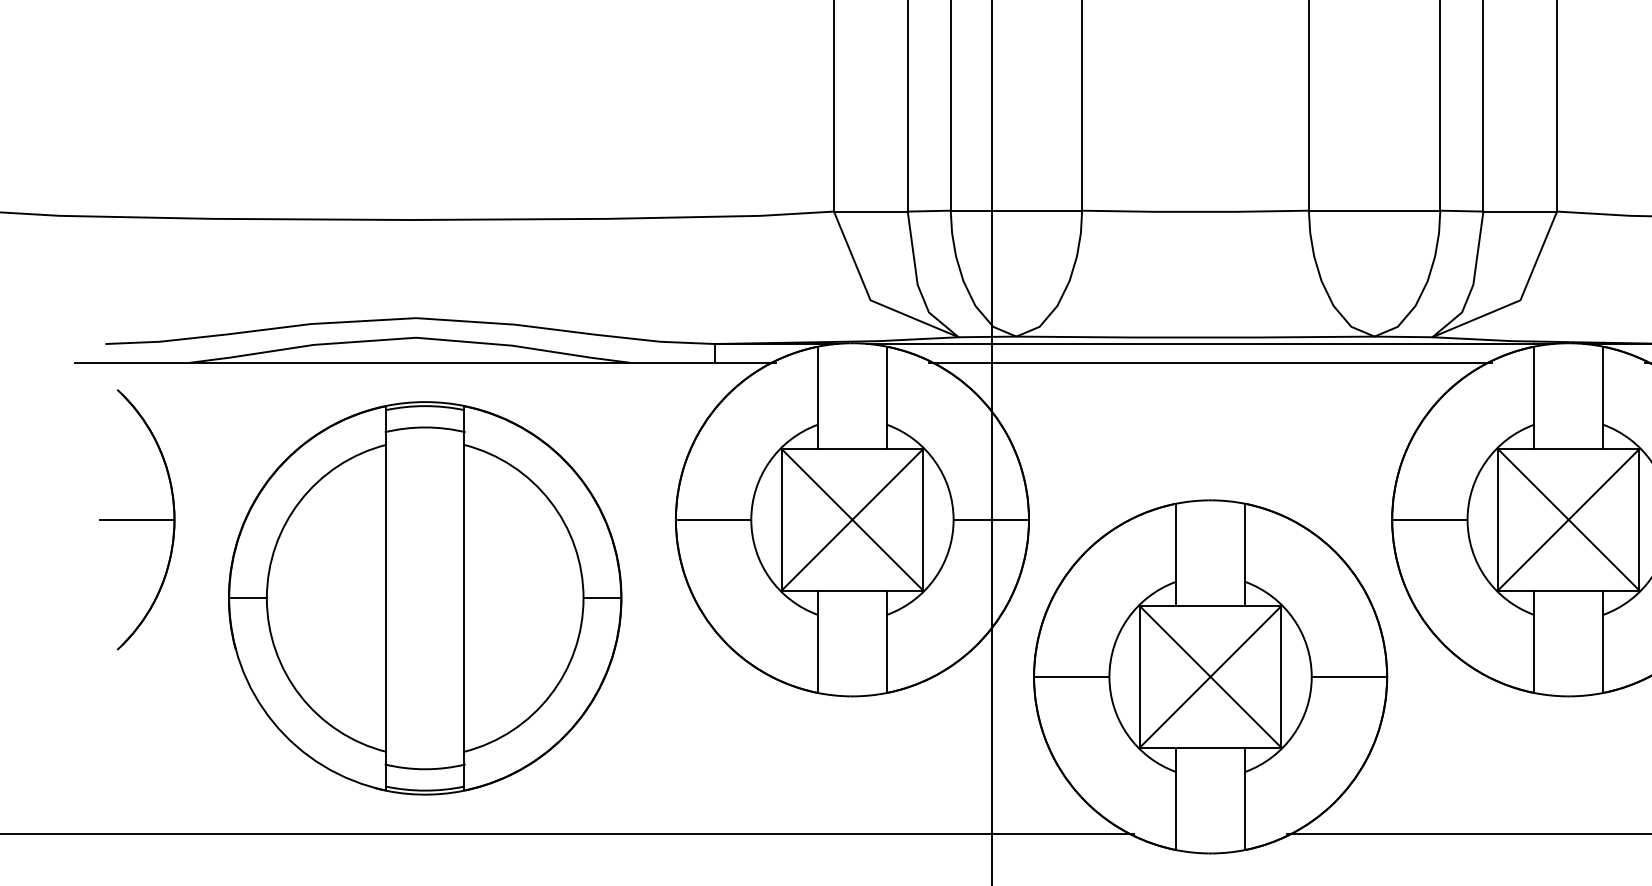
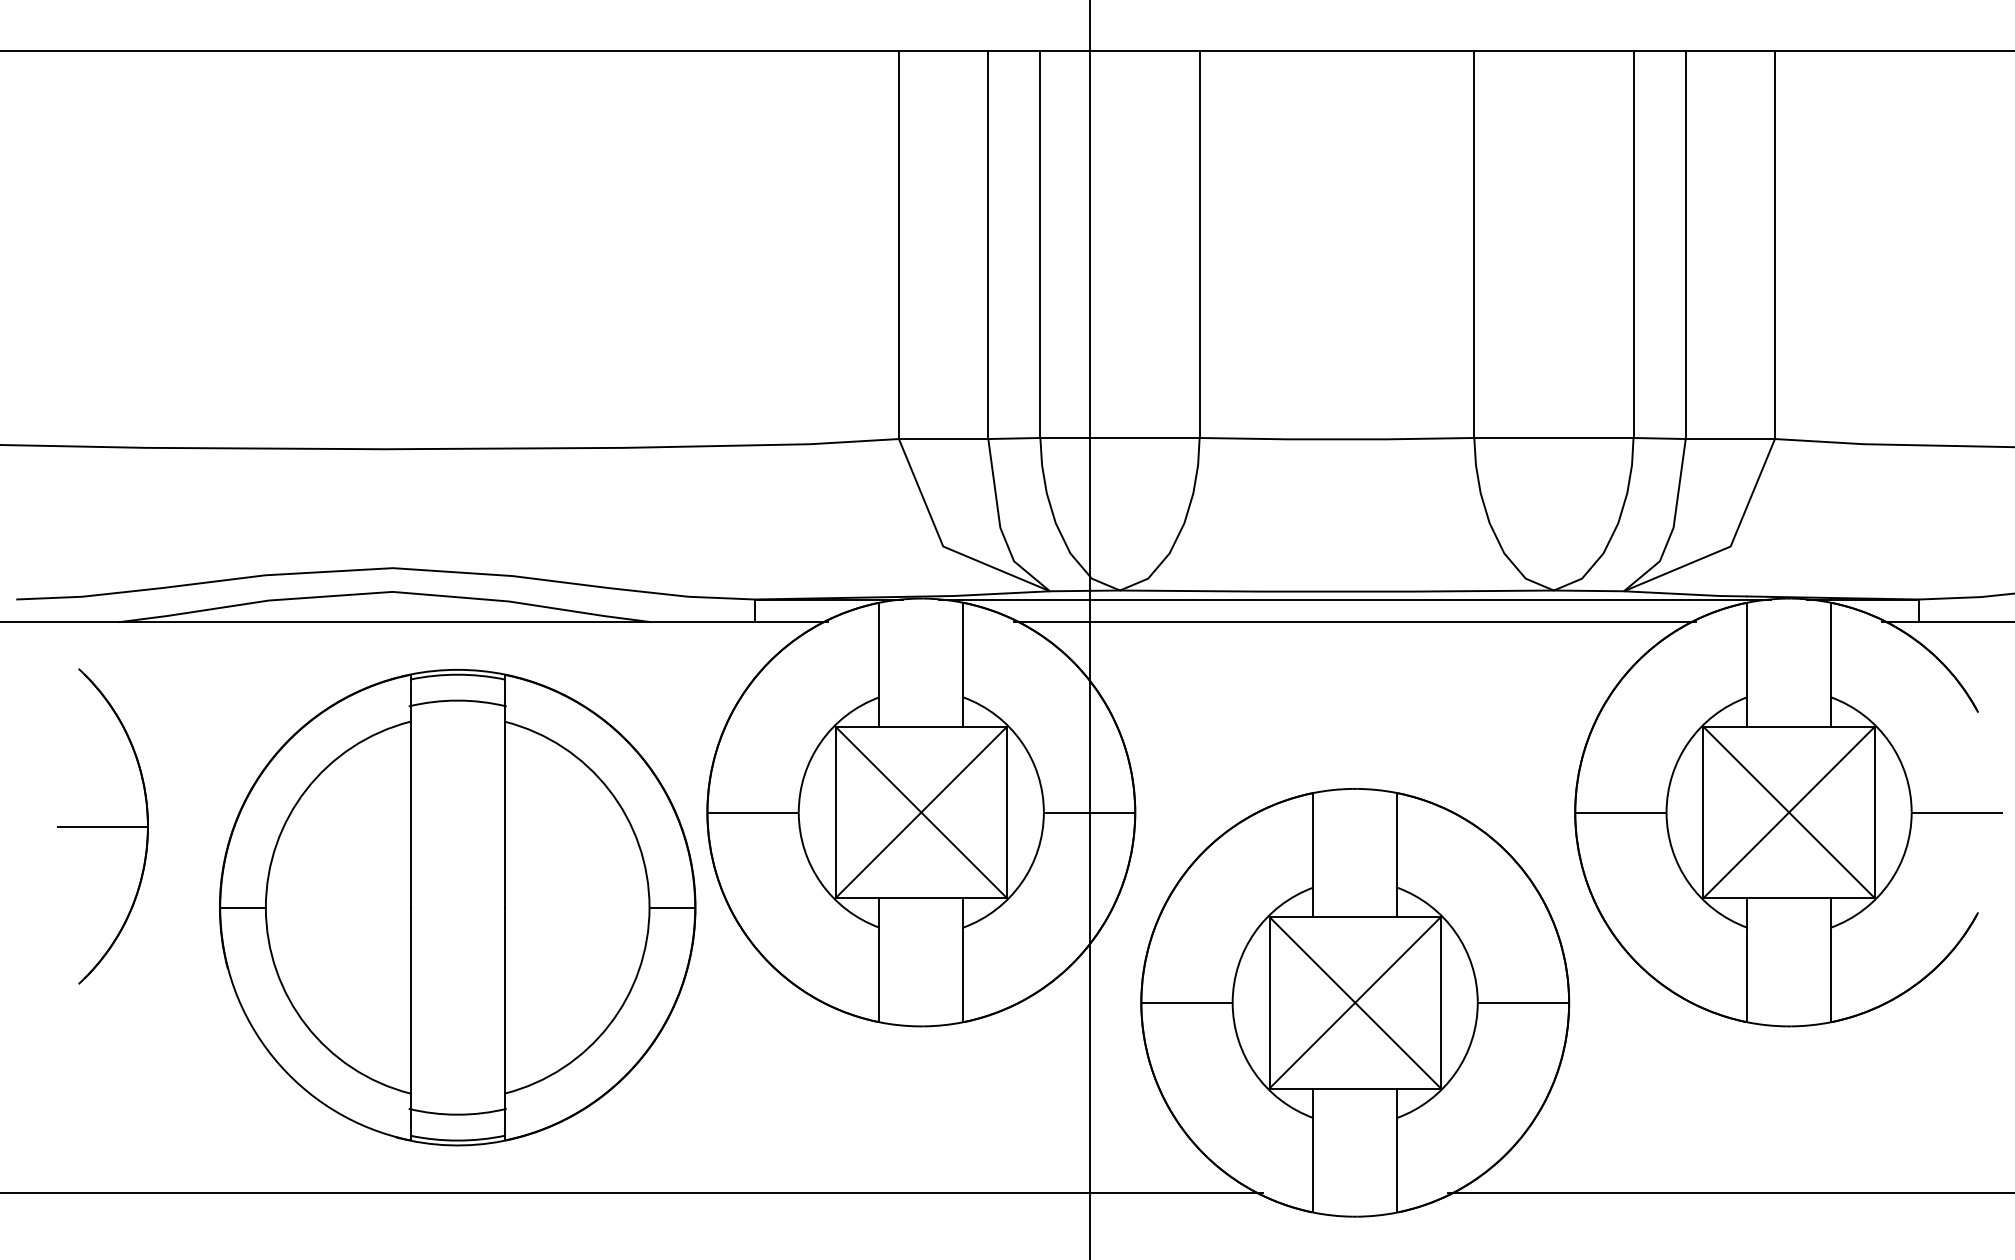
part: (136, 519) -> (102, 826), moved
part: (425, 598) -> (457, 907), moved

